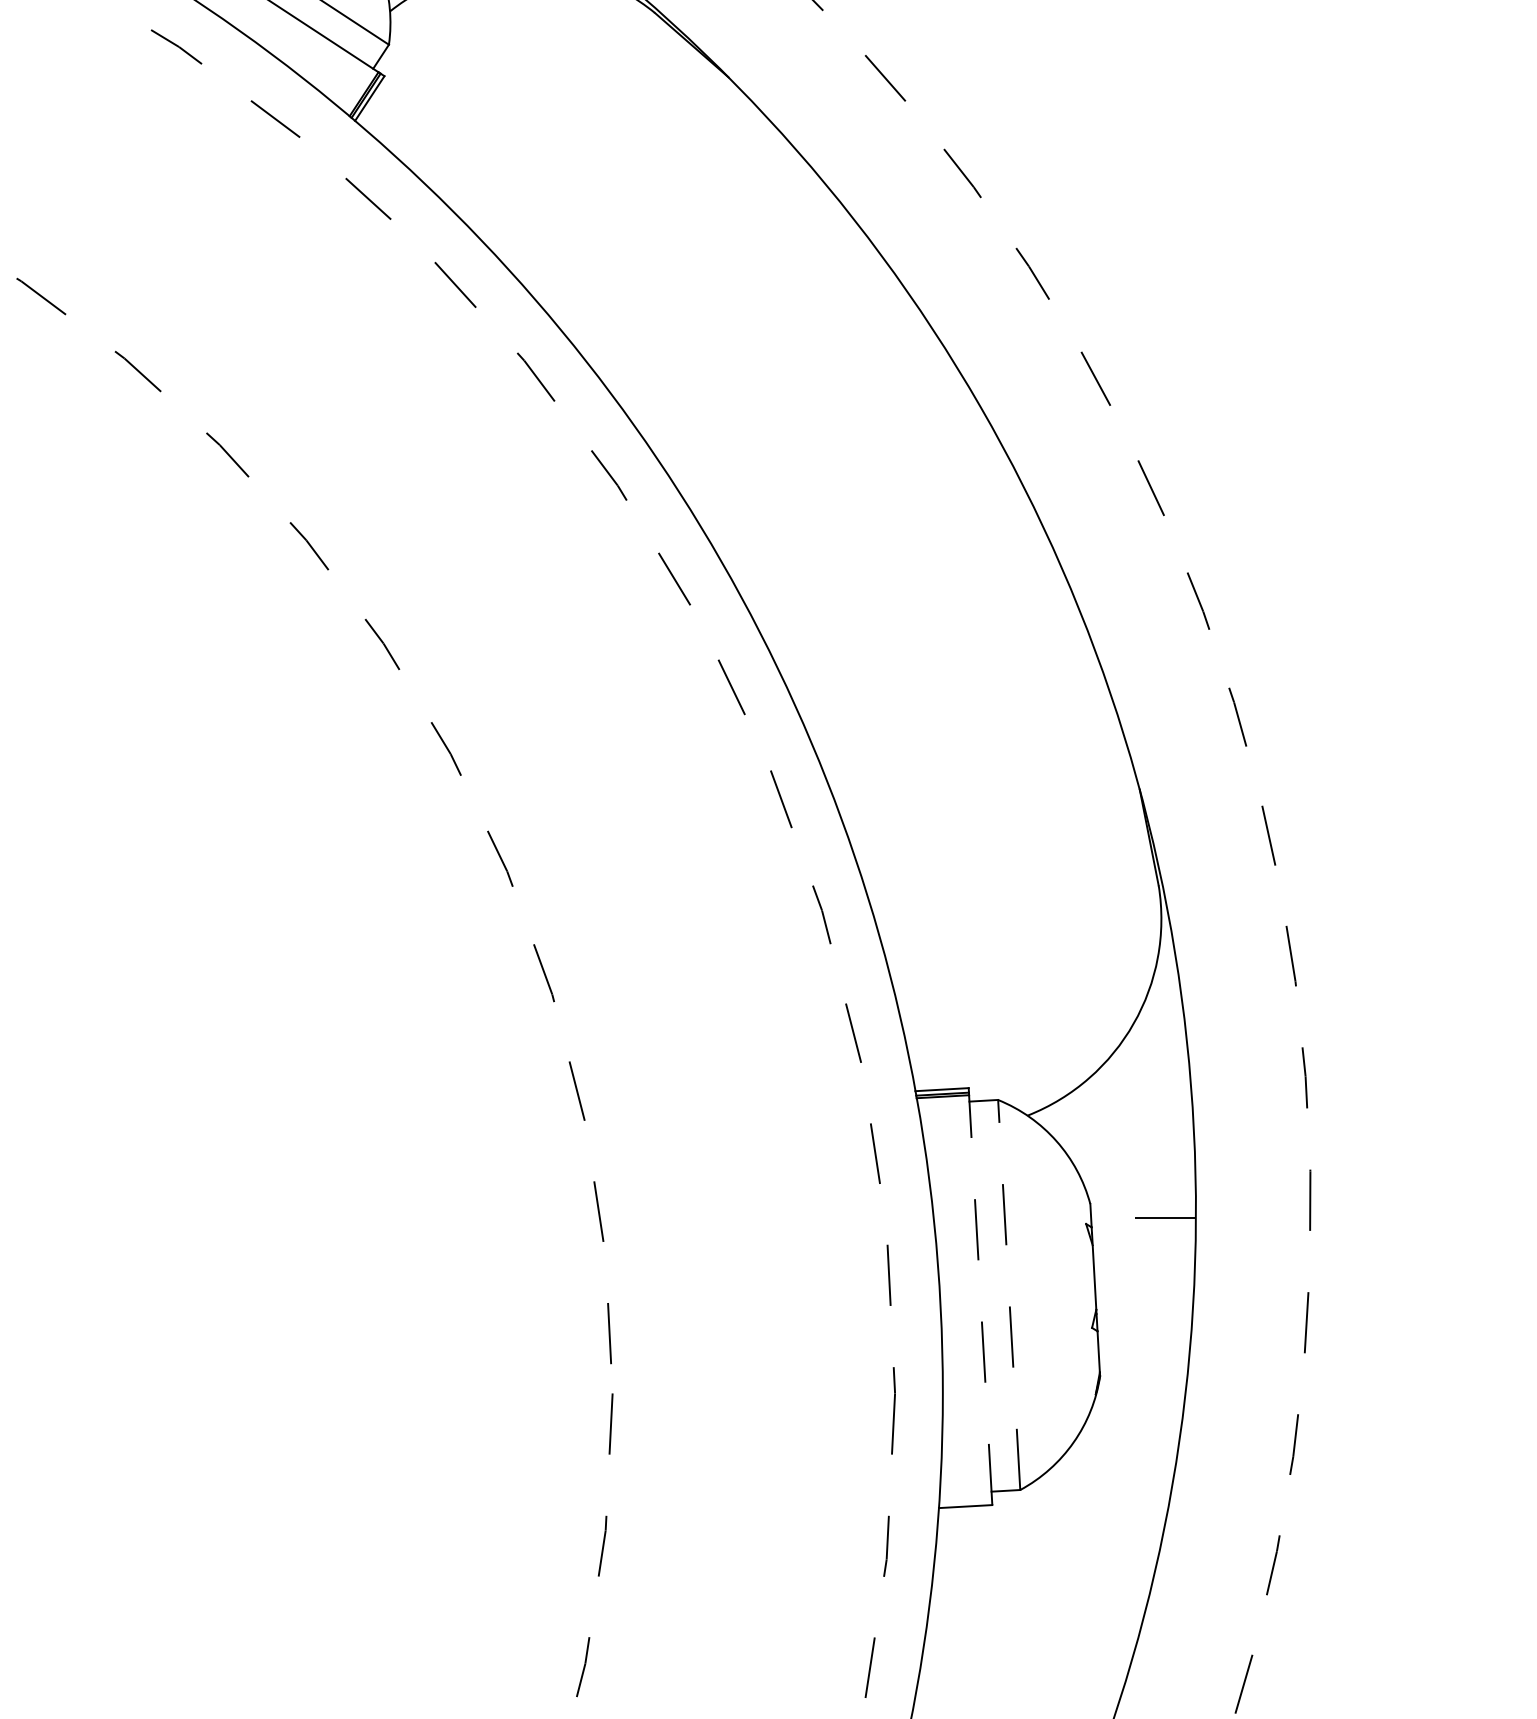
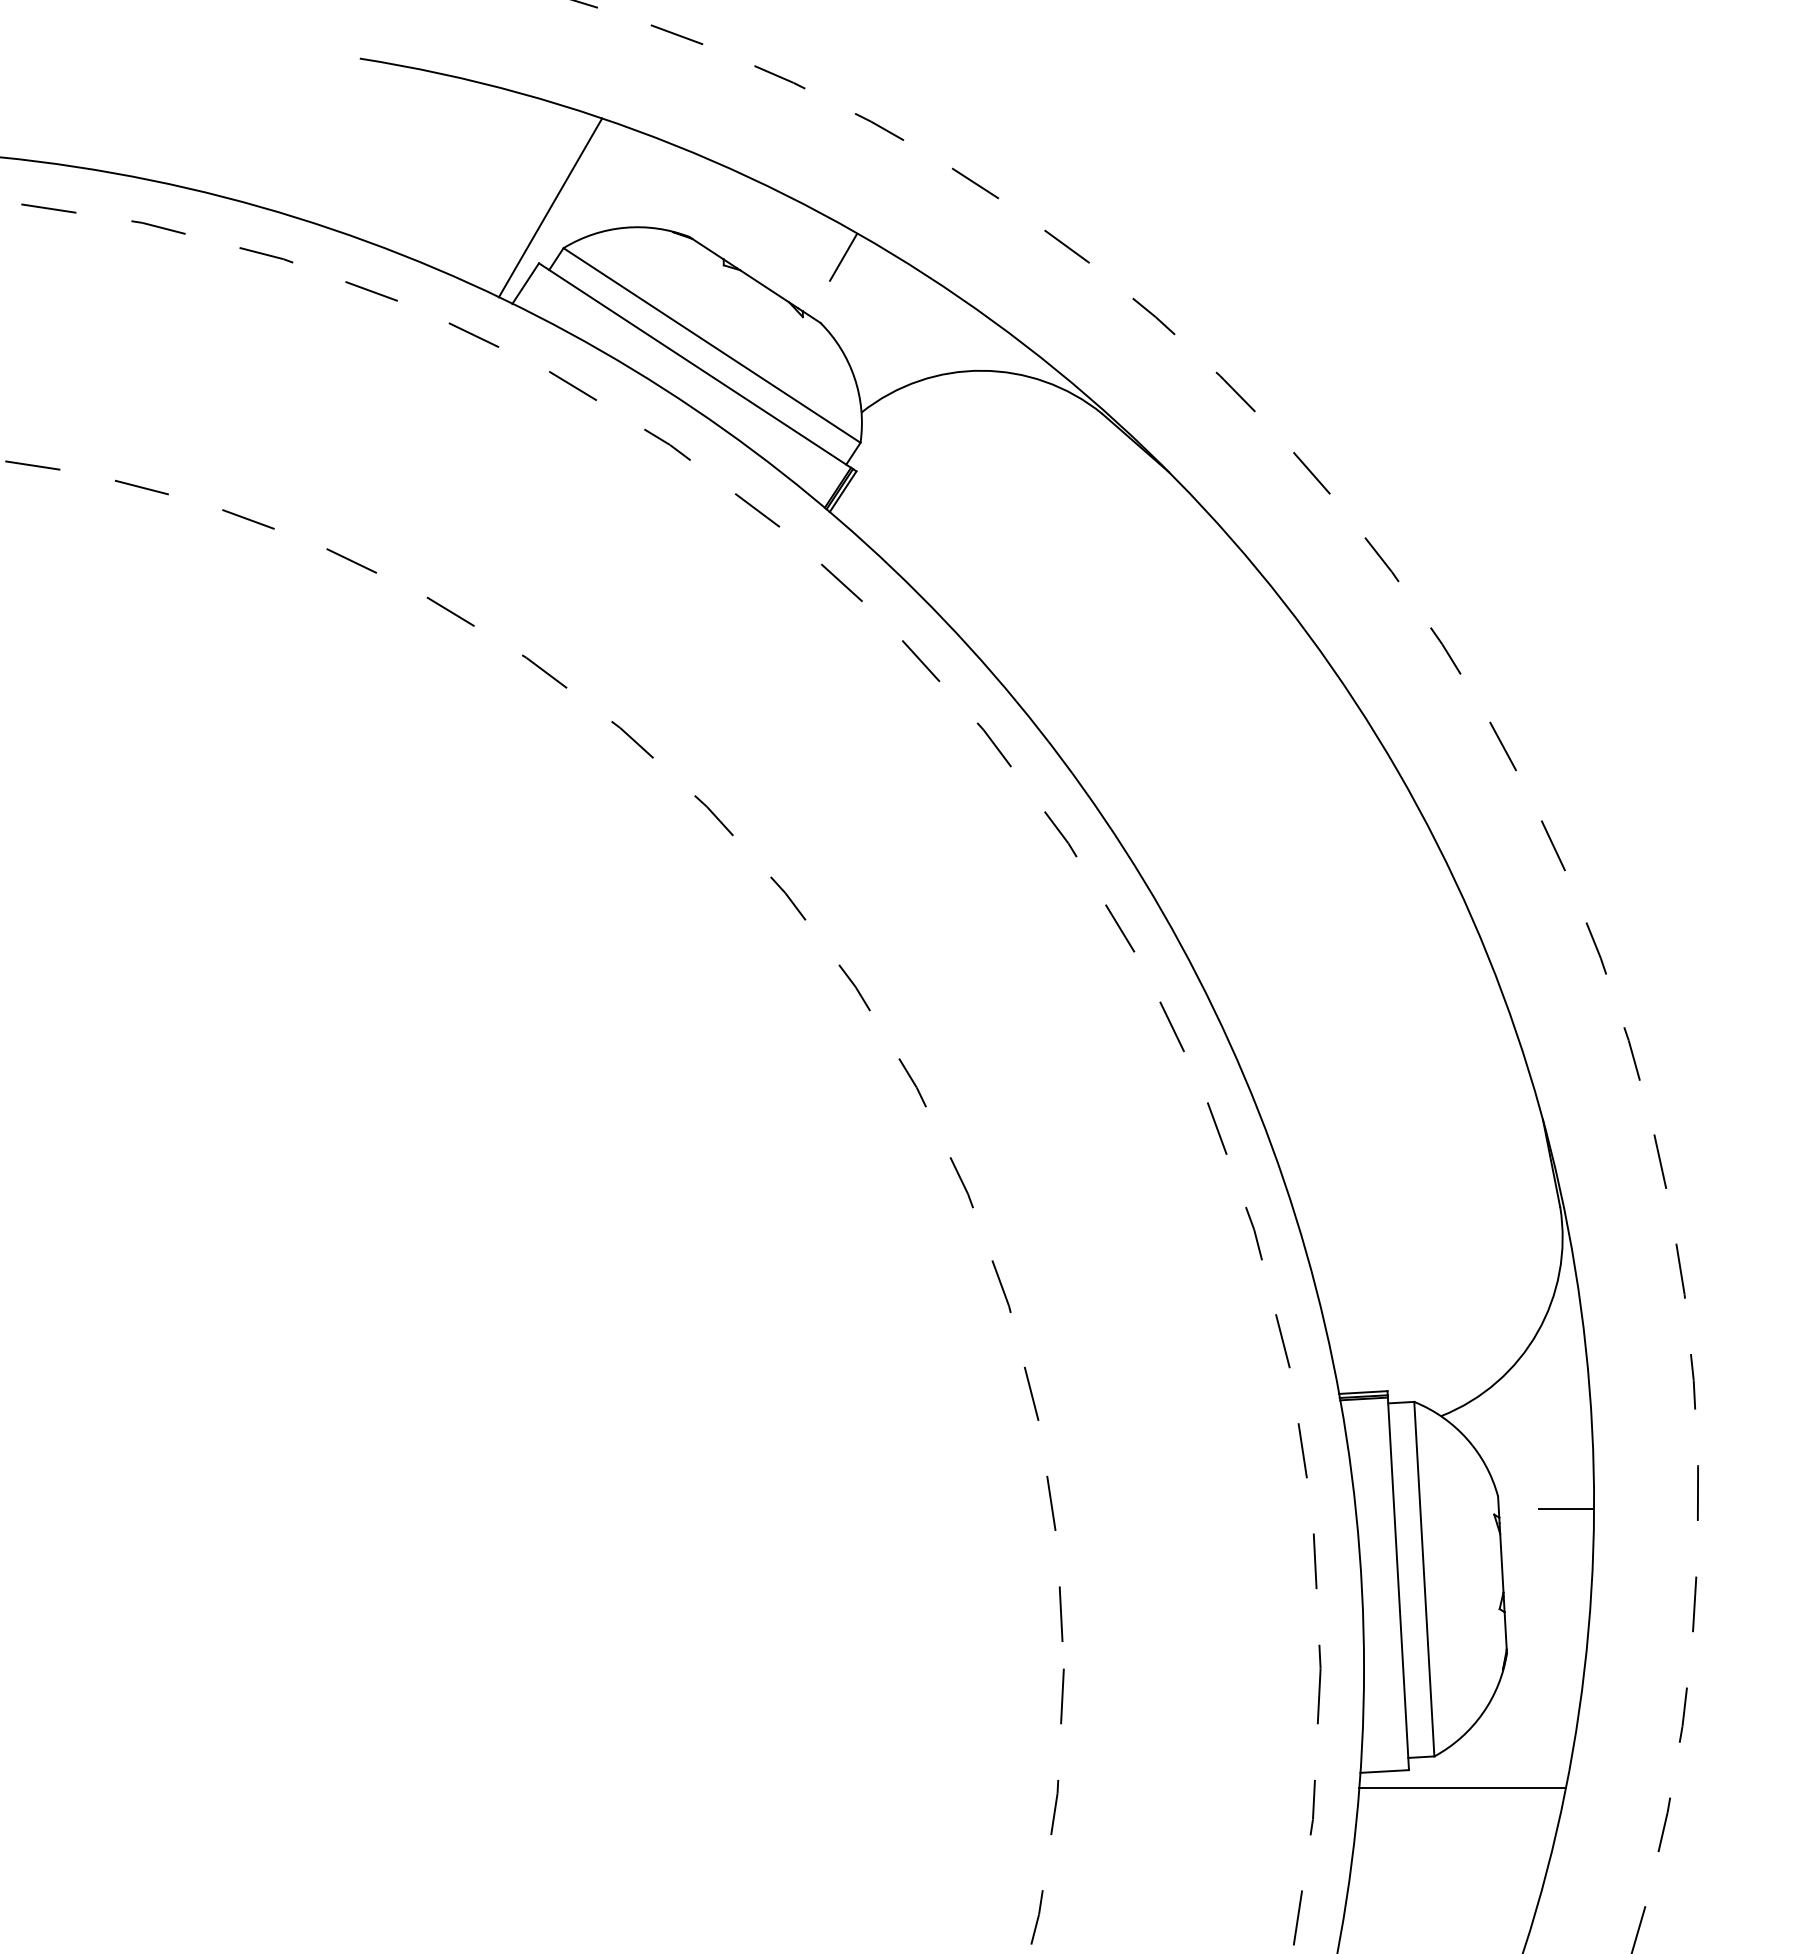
line: (1009, 1295) -> (1424, 1579), dashed -> solid
line: (980, 1299) -> (1398, 1583), dashed -> solid
line: (1051, 1524) -> (1462, 1787), added

